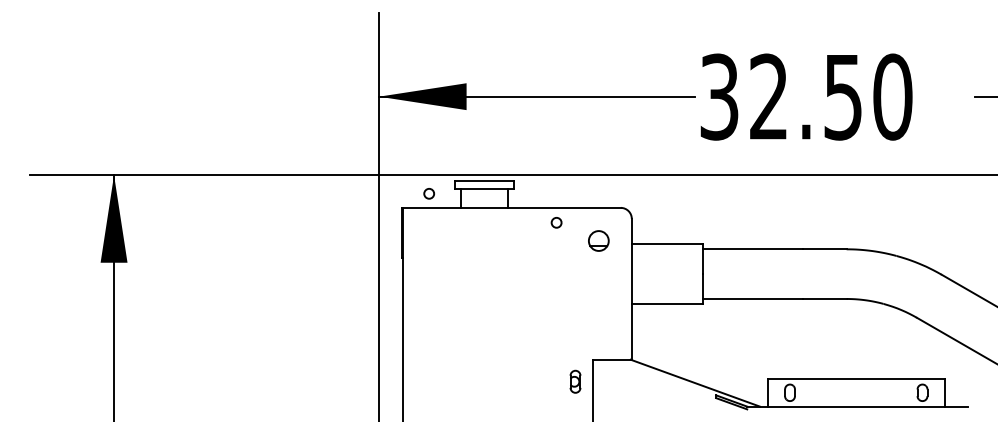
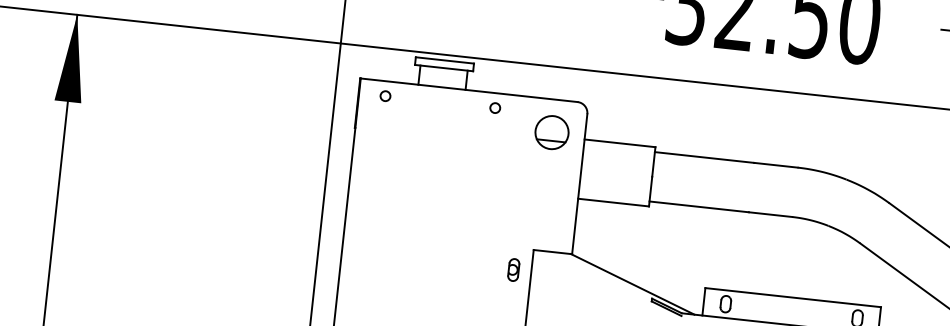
circle: (428, 193) -> (384, 95), moved
circle: (556, 222) -> (495, 107), moved
part: (598, 240) -> (551, 132), size x1.67

